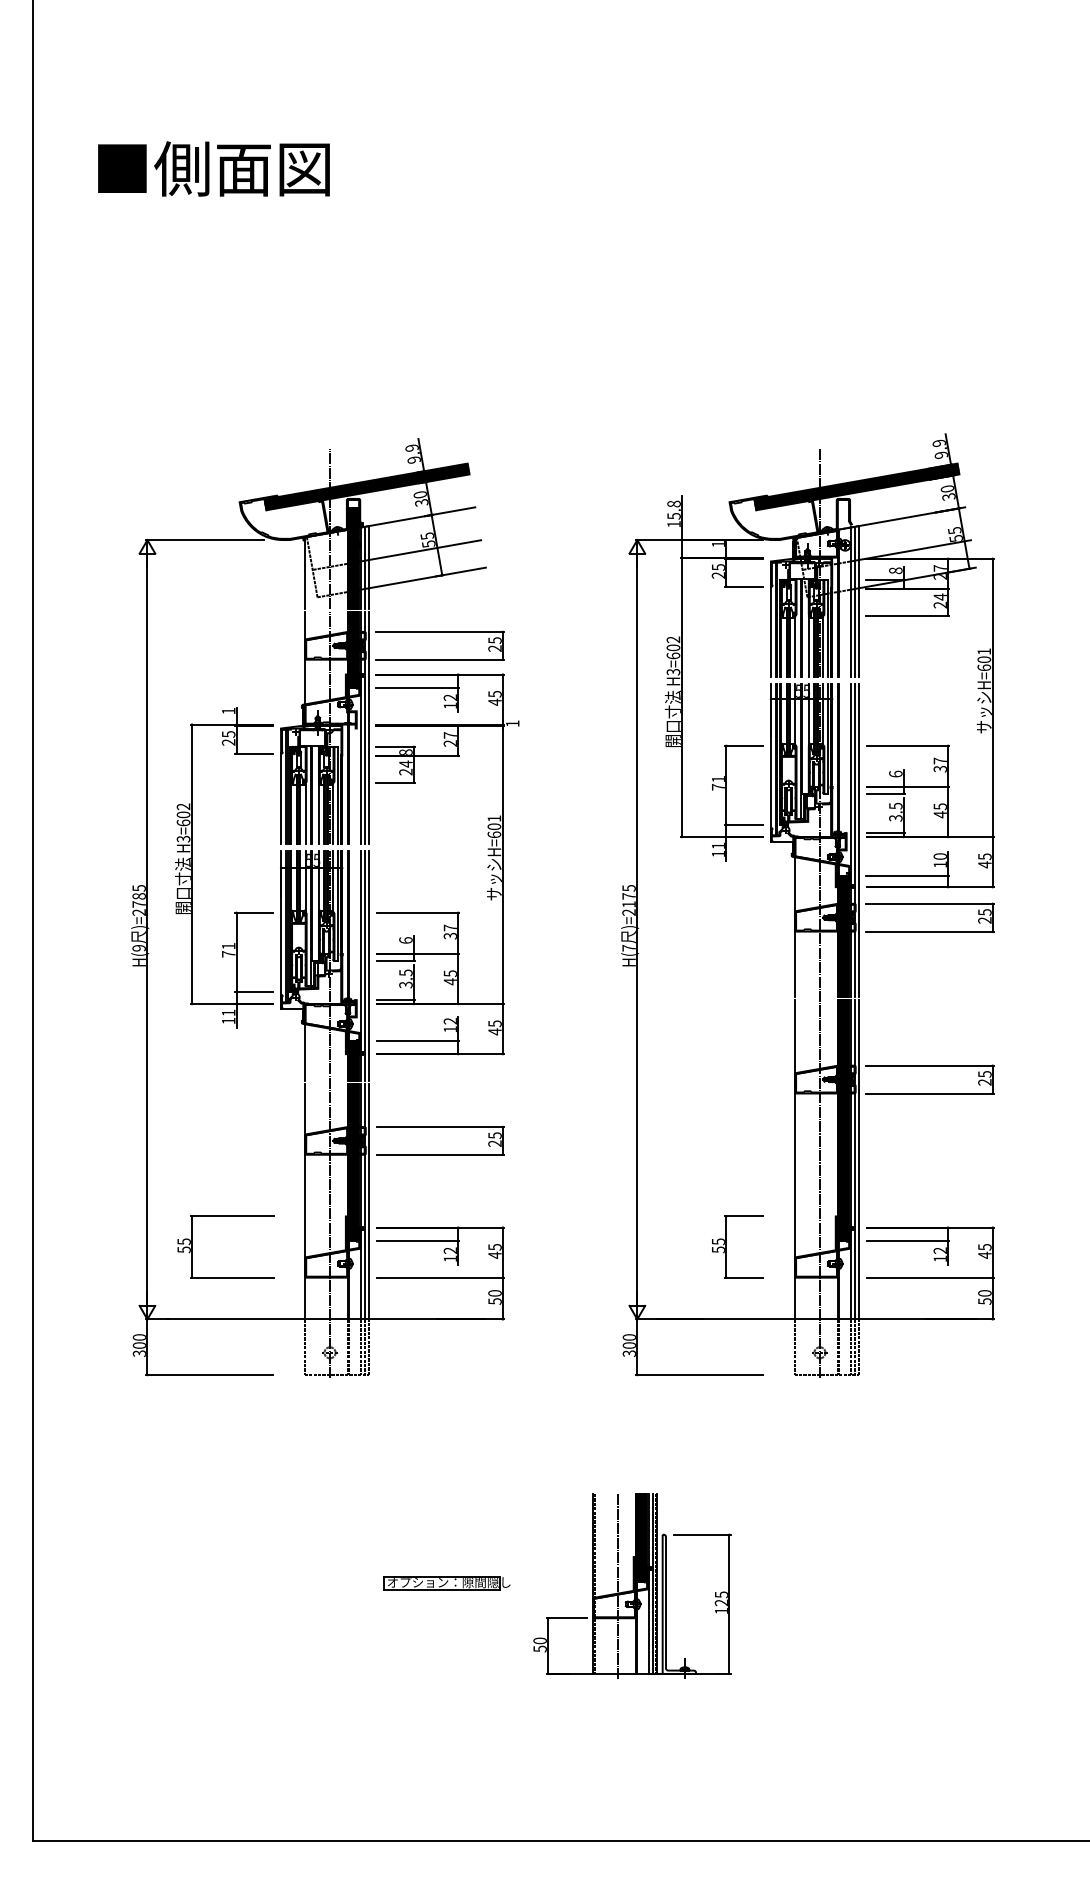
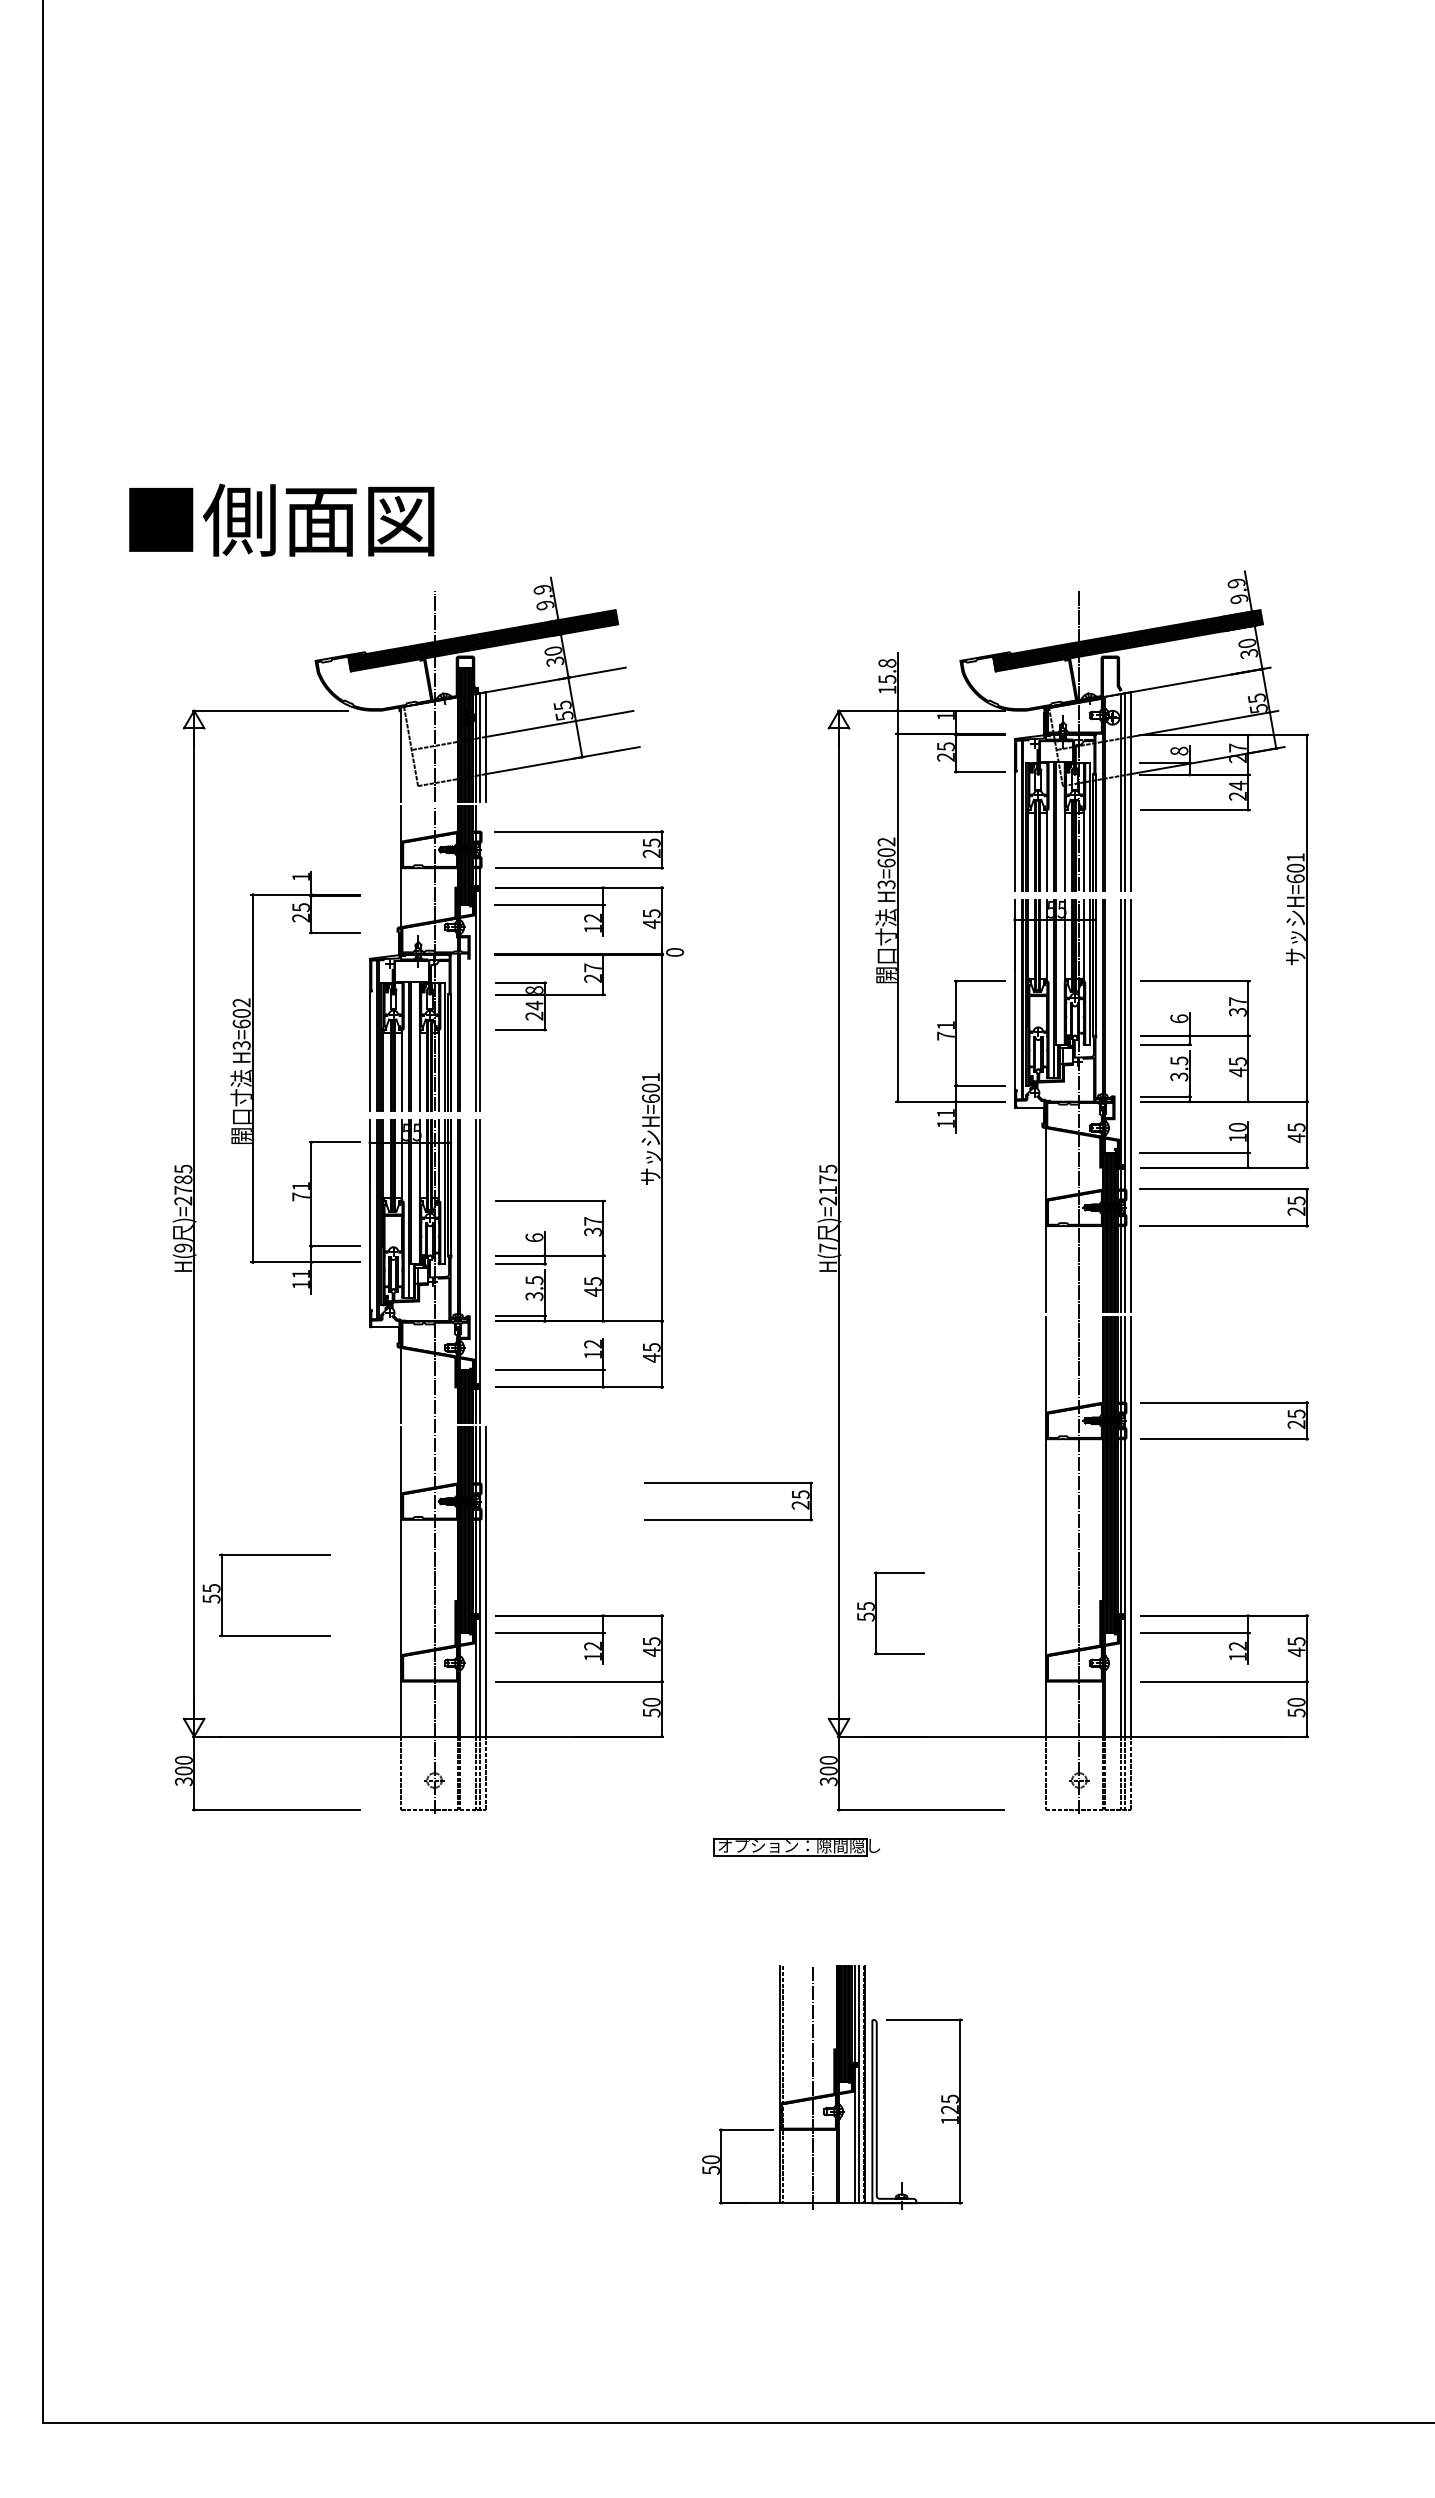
text: (213, 168) -> (281, 519), moved
line: (364, 621) -> (480, 818), removed
text: (513, 723) -> (675, 952), 1 -> 0
line: (369, 728) -> (486, 958), removed
part: (192, 867) -> (253, 1082), moved
line: (369, 965) -> (486, 1270), removed
part: (440, 1127) -> (728, 1483), moved
part: (225, 1216) -> (266, 1555), moved
part: (726, 1247) -> (876, 1613), moved
part: (446, 1583) -> (796, 1847), moved

